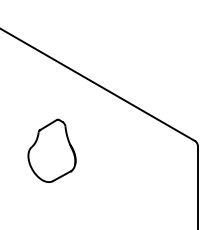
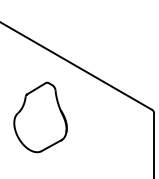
part: (51, 150) -> (40, 117), size x1.43

